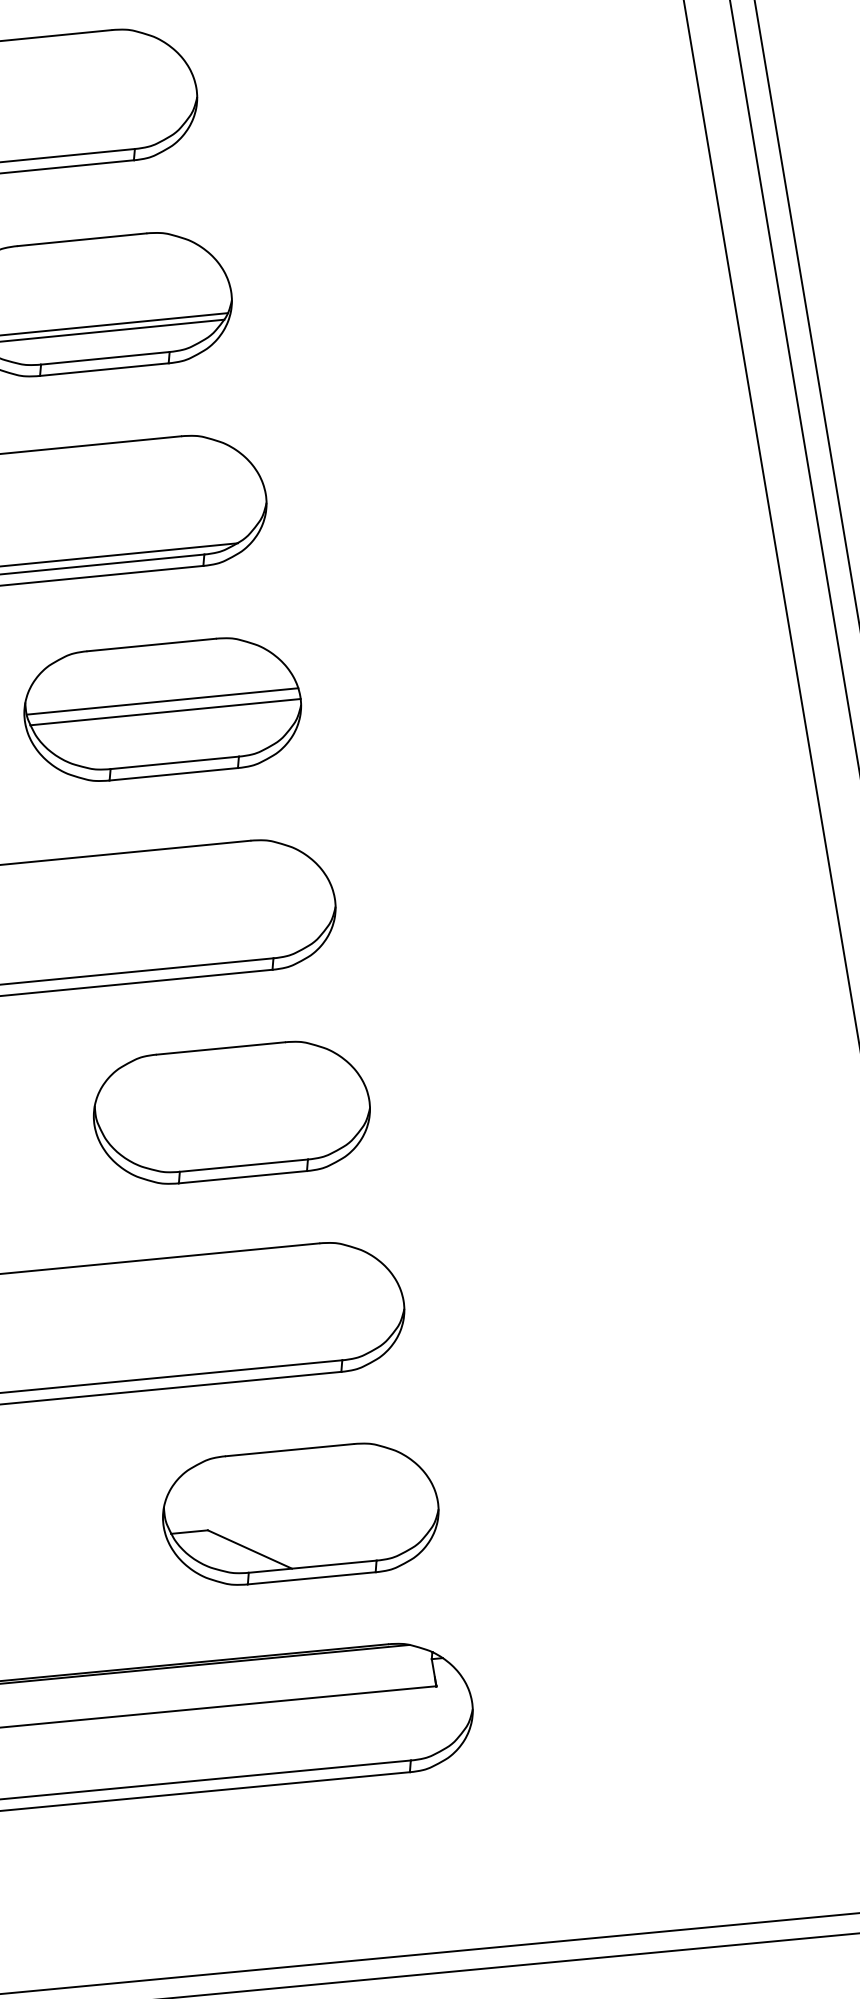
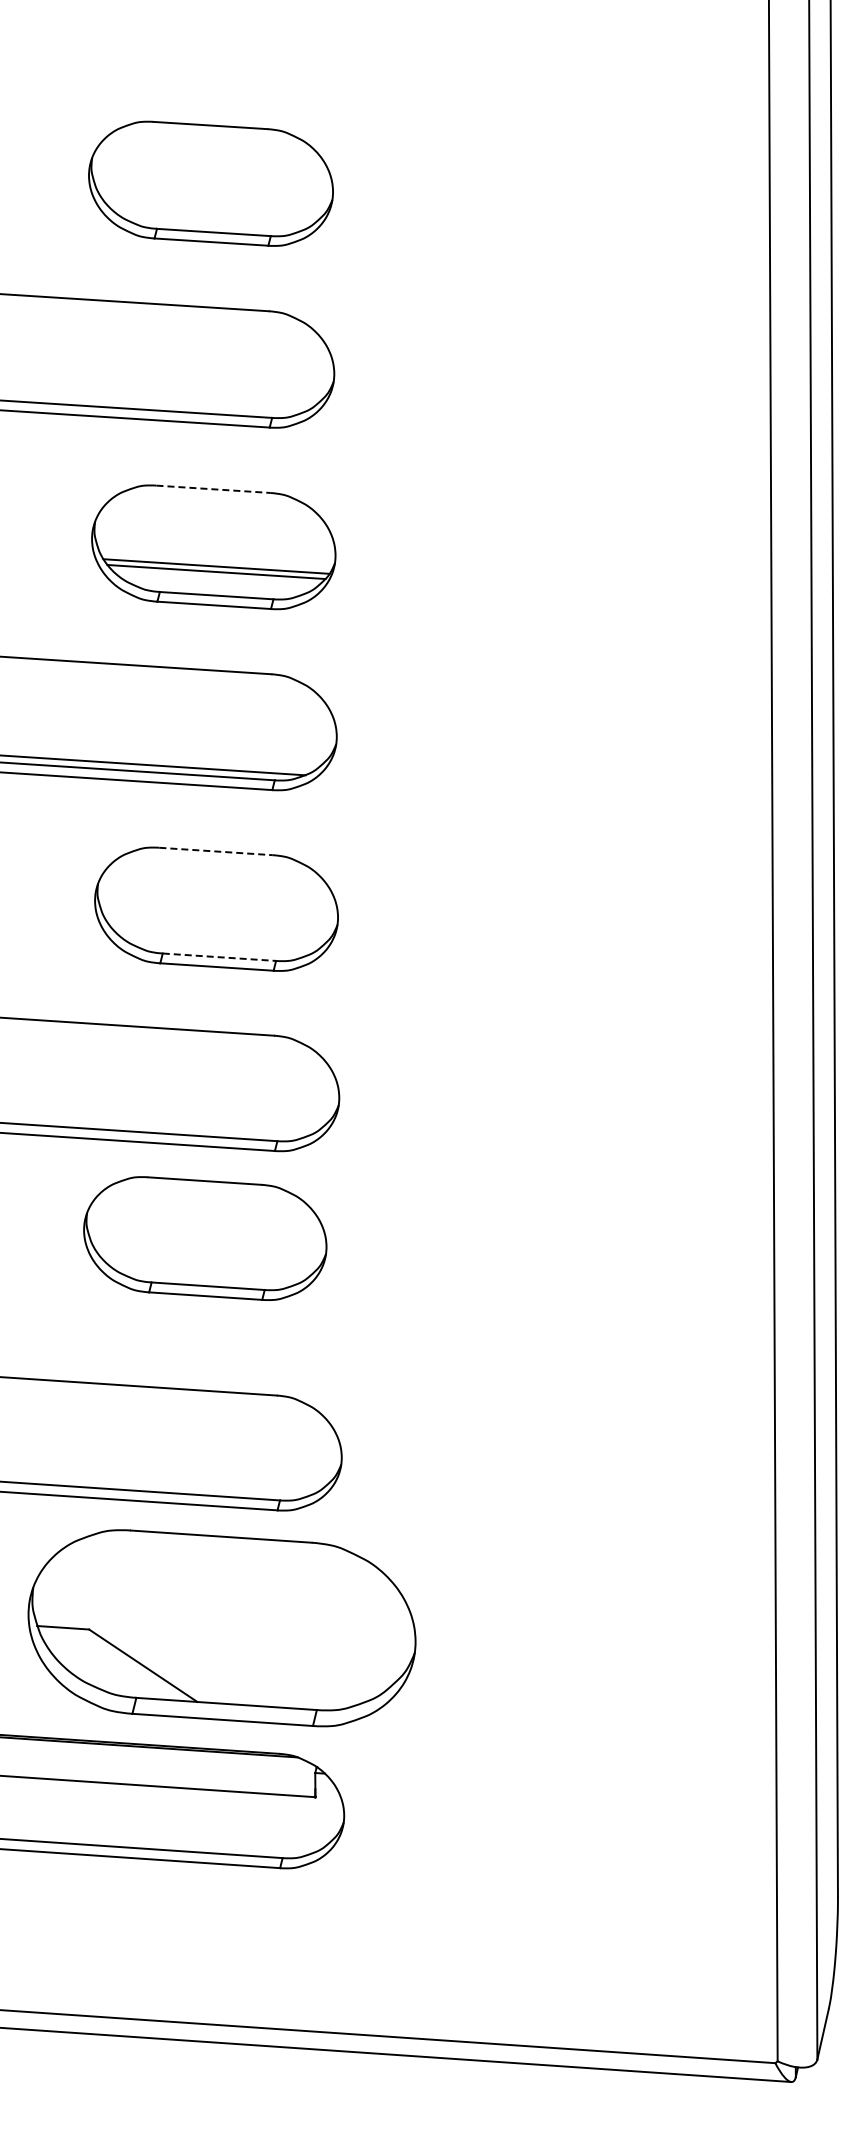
line: (82, 239) -> (213, 489), solid -> dashed
line: (152, 644) -> (216, 851), solid -> dashed
line: (162, 700) -> (217, 901), removed
line: (165, 711) -> (218, 911), removed
line: (174, 763) -> (219, 957), solid -> dashed
part: (232, 1112) -> (205, 1238), moved
part: (300, 1514) -> (221, 1628), size x1.6

